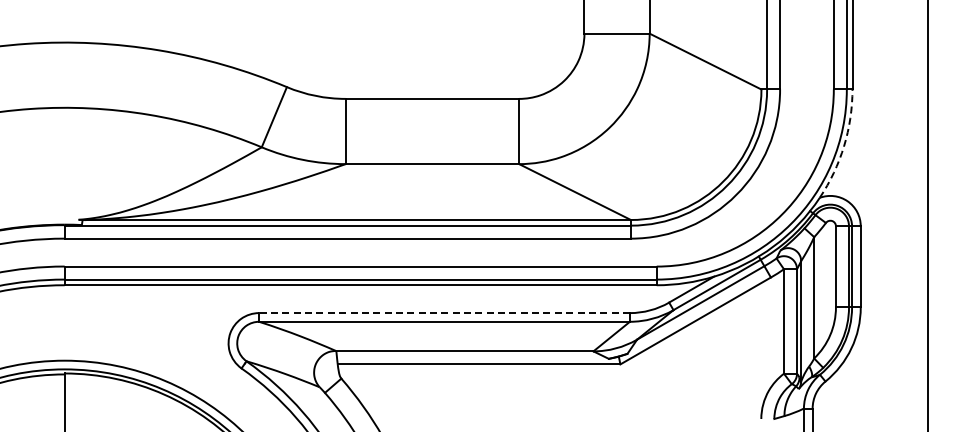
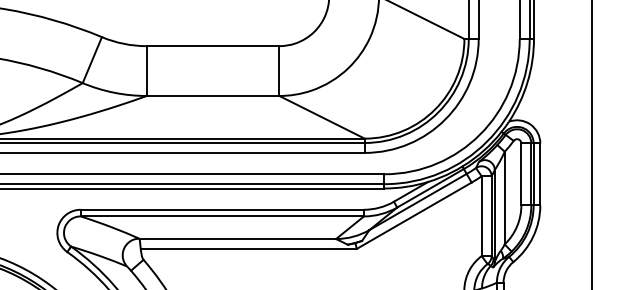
arc: (844, 146) -> (527, 82), dashed -> solid
line: (444, 313) -> (222, 210), dashed -> solid

